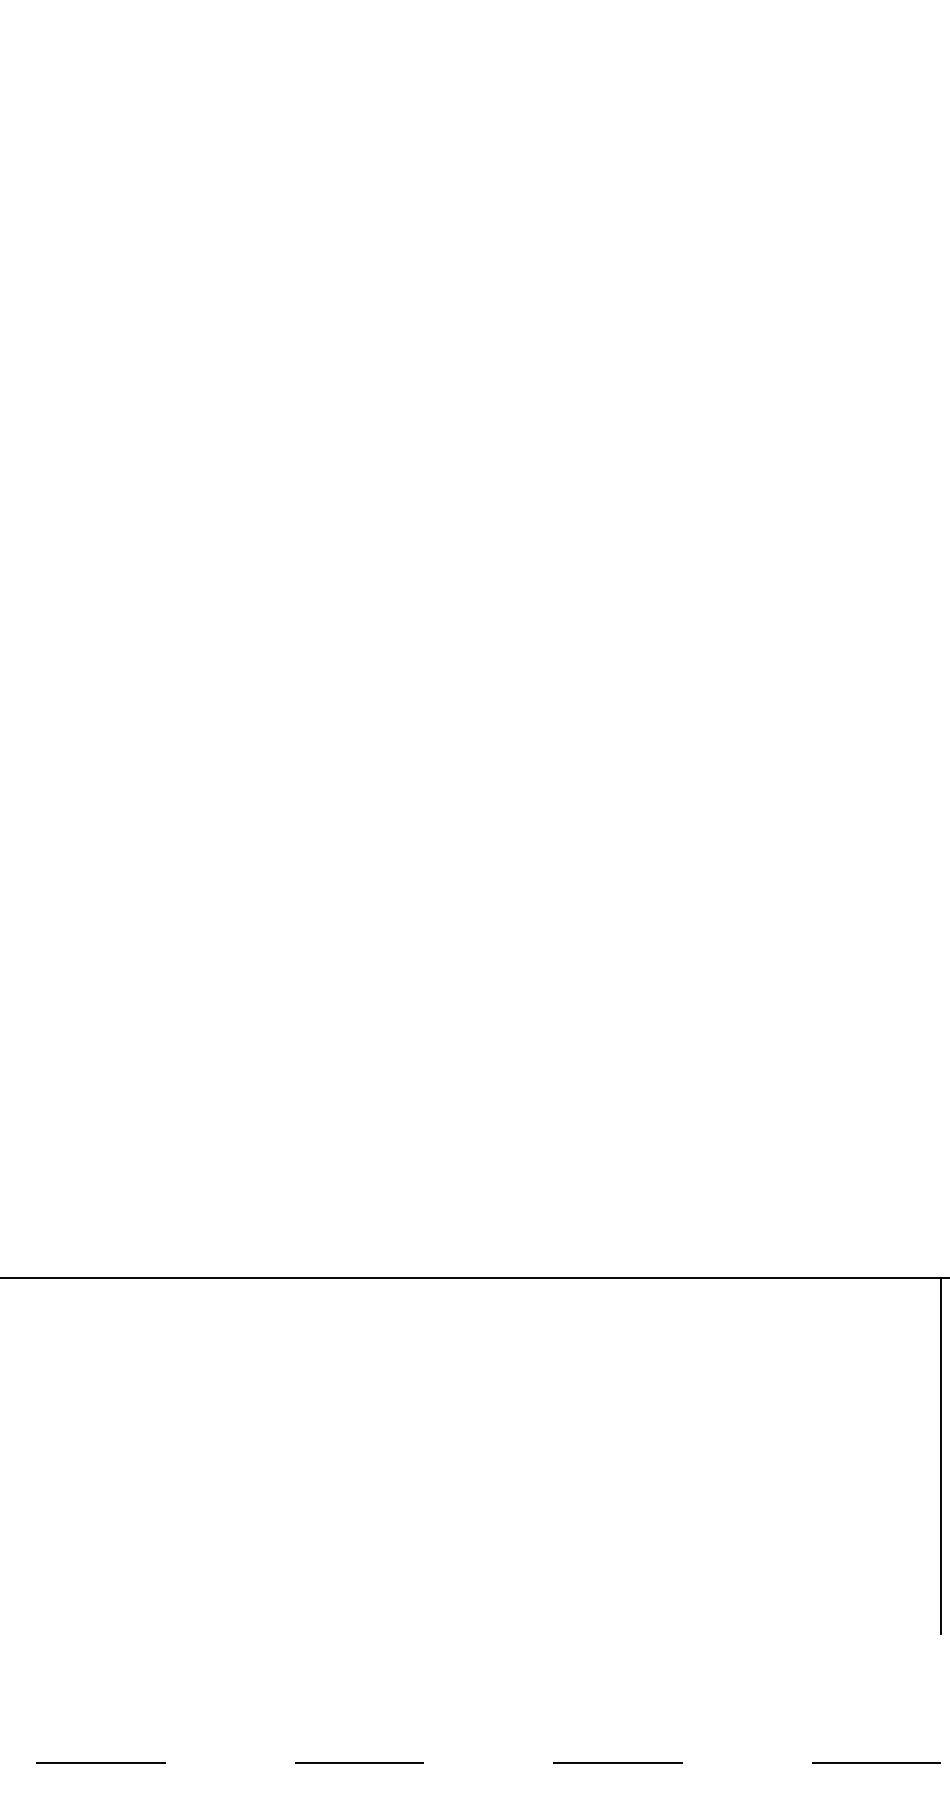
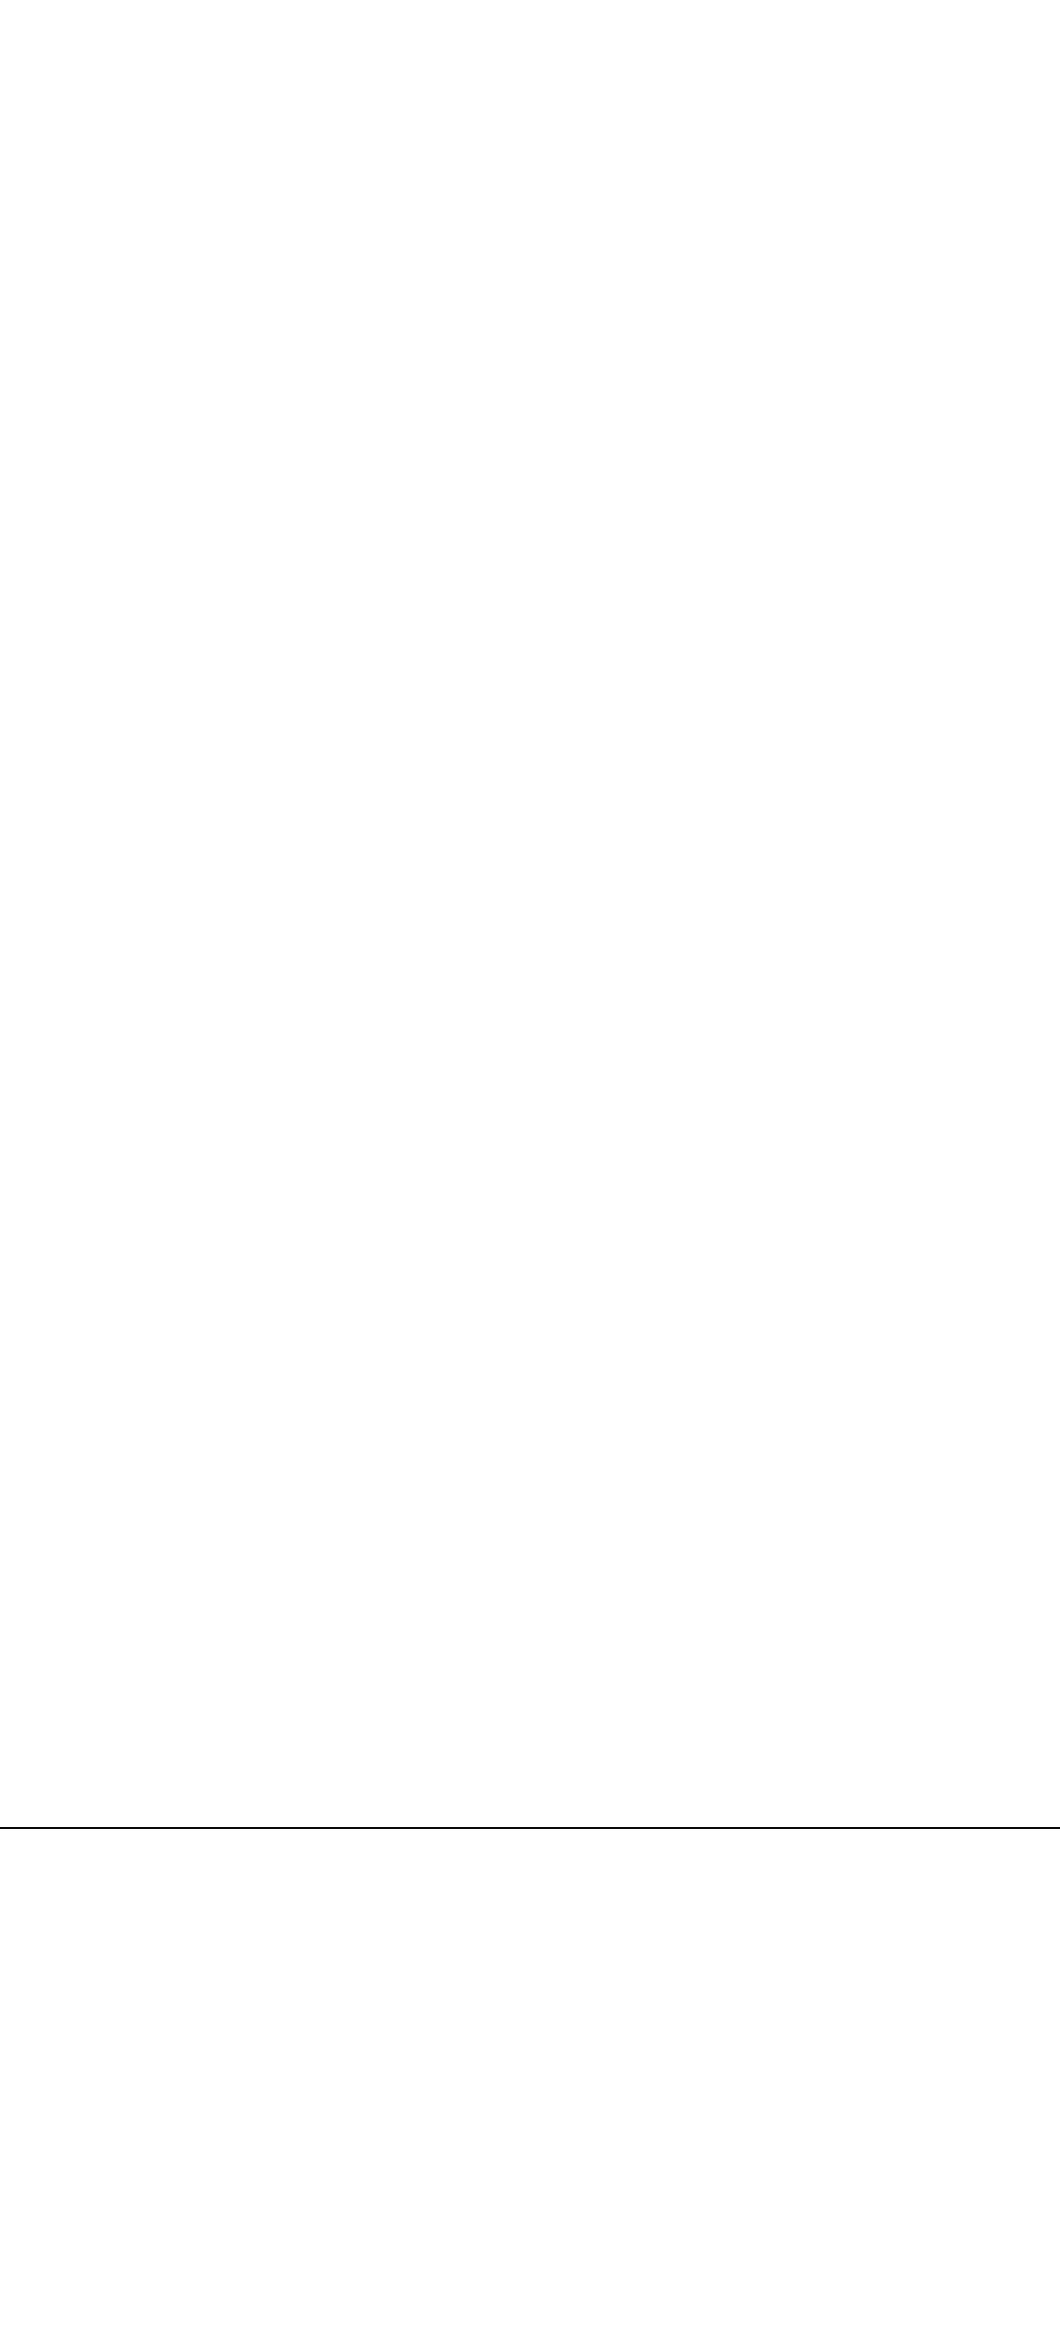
line: (941, 1455) -> (1030, 2058), removed

